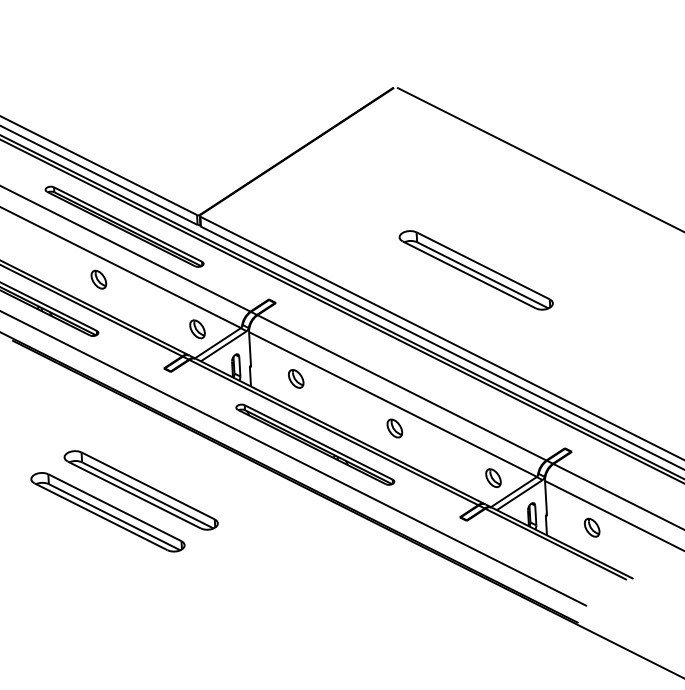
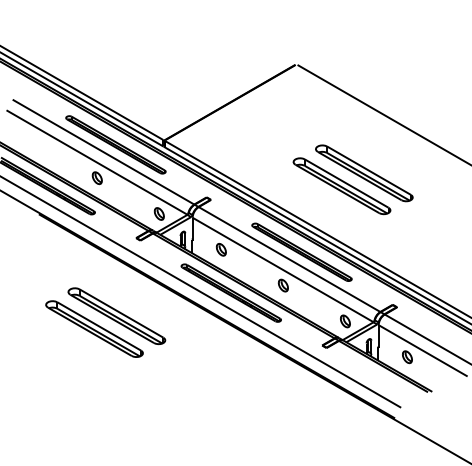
part: (509, 248) -> (364, 173), added
part: (419, 374) -> (301, 251), added

